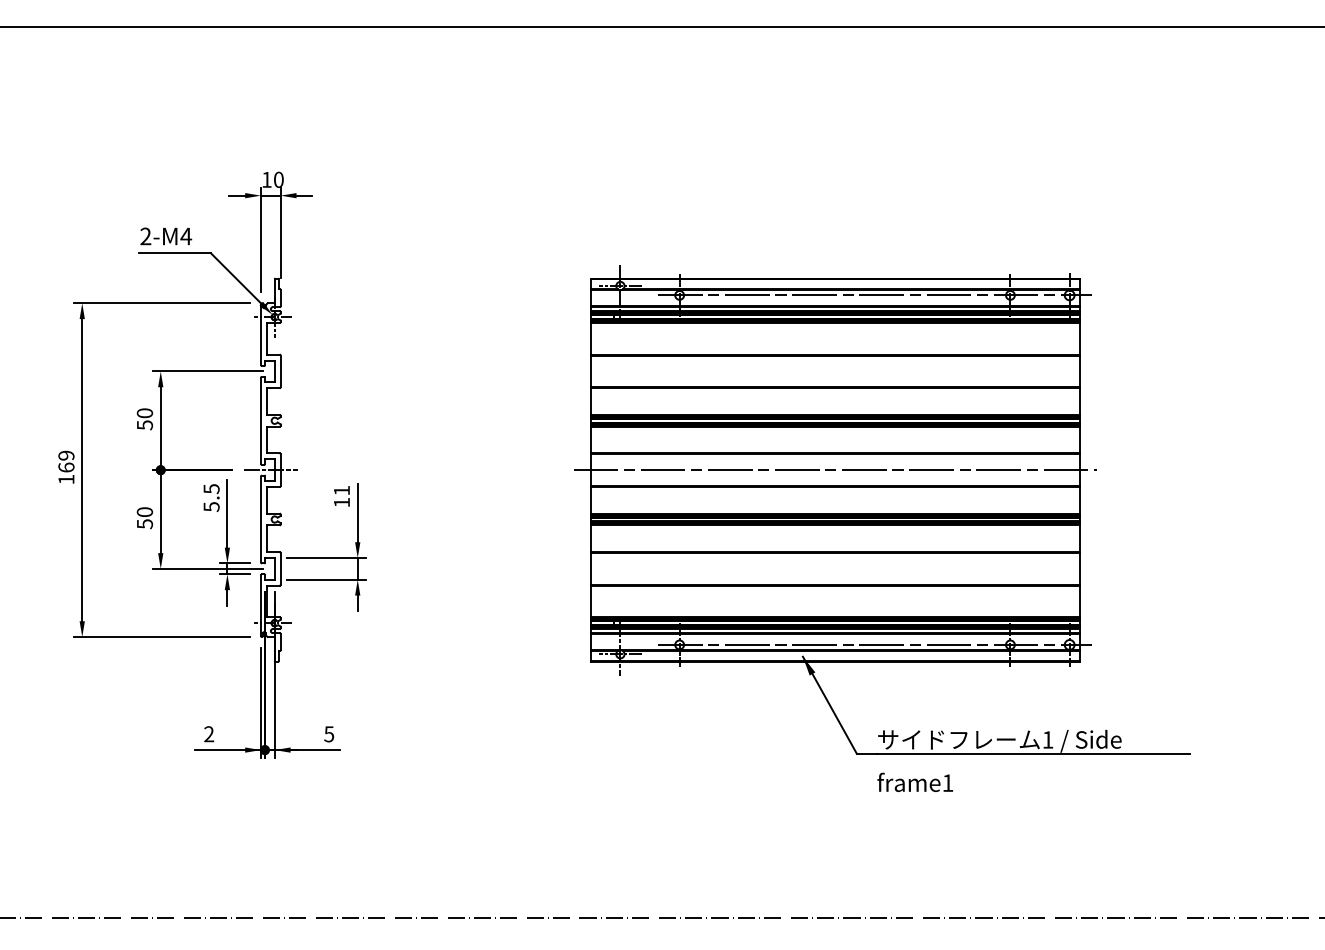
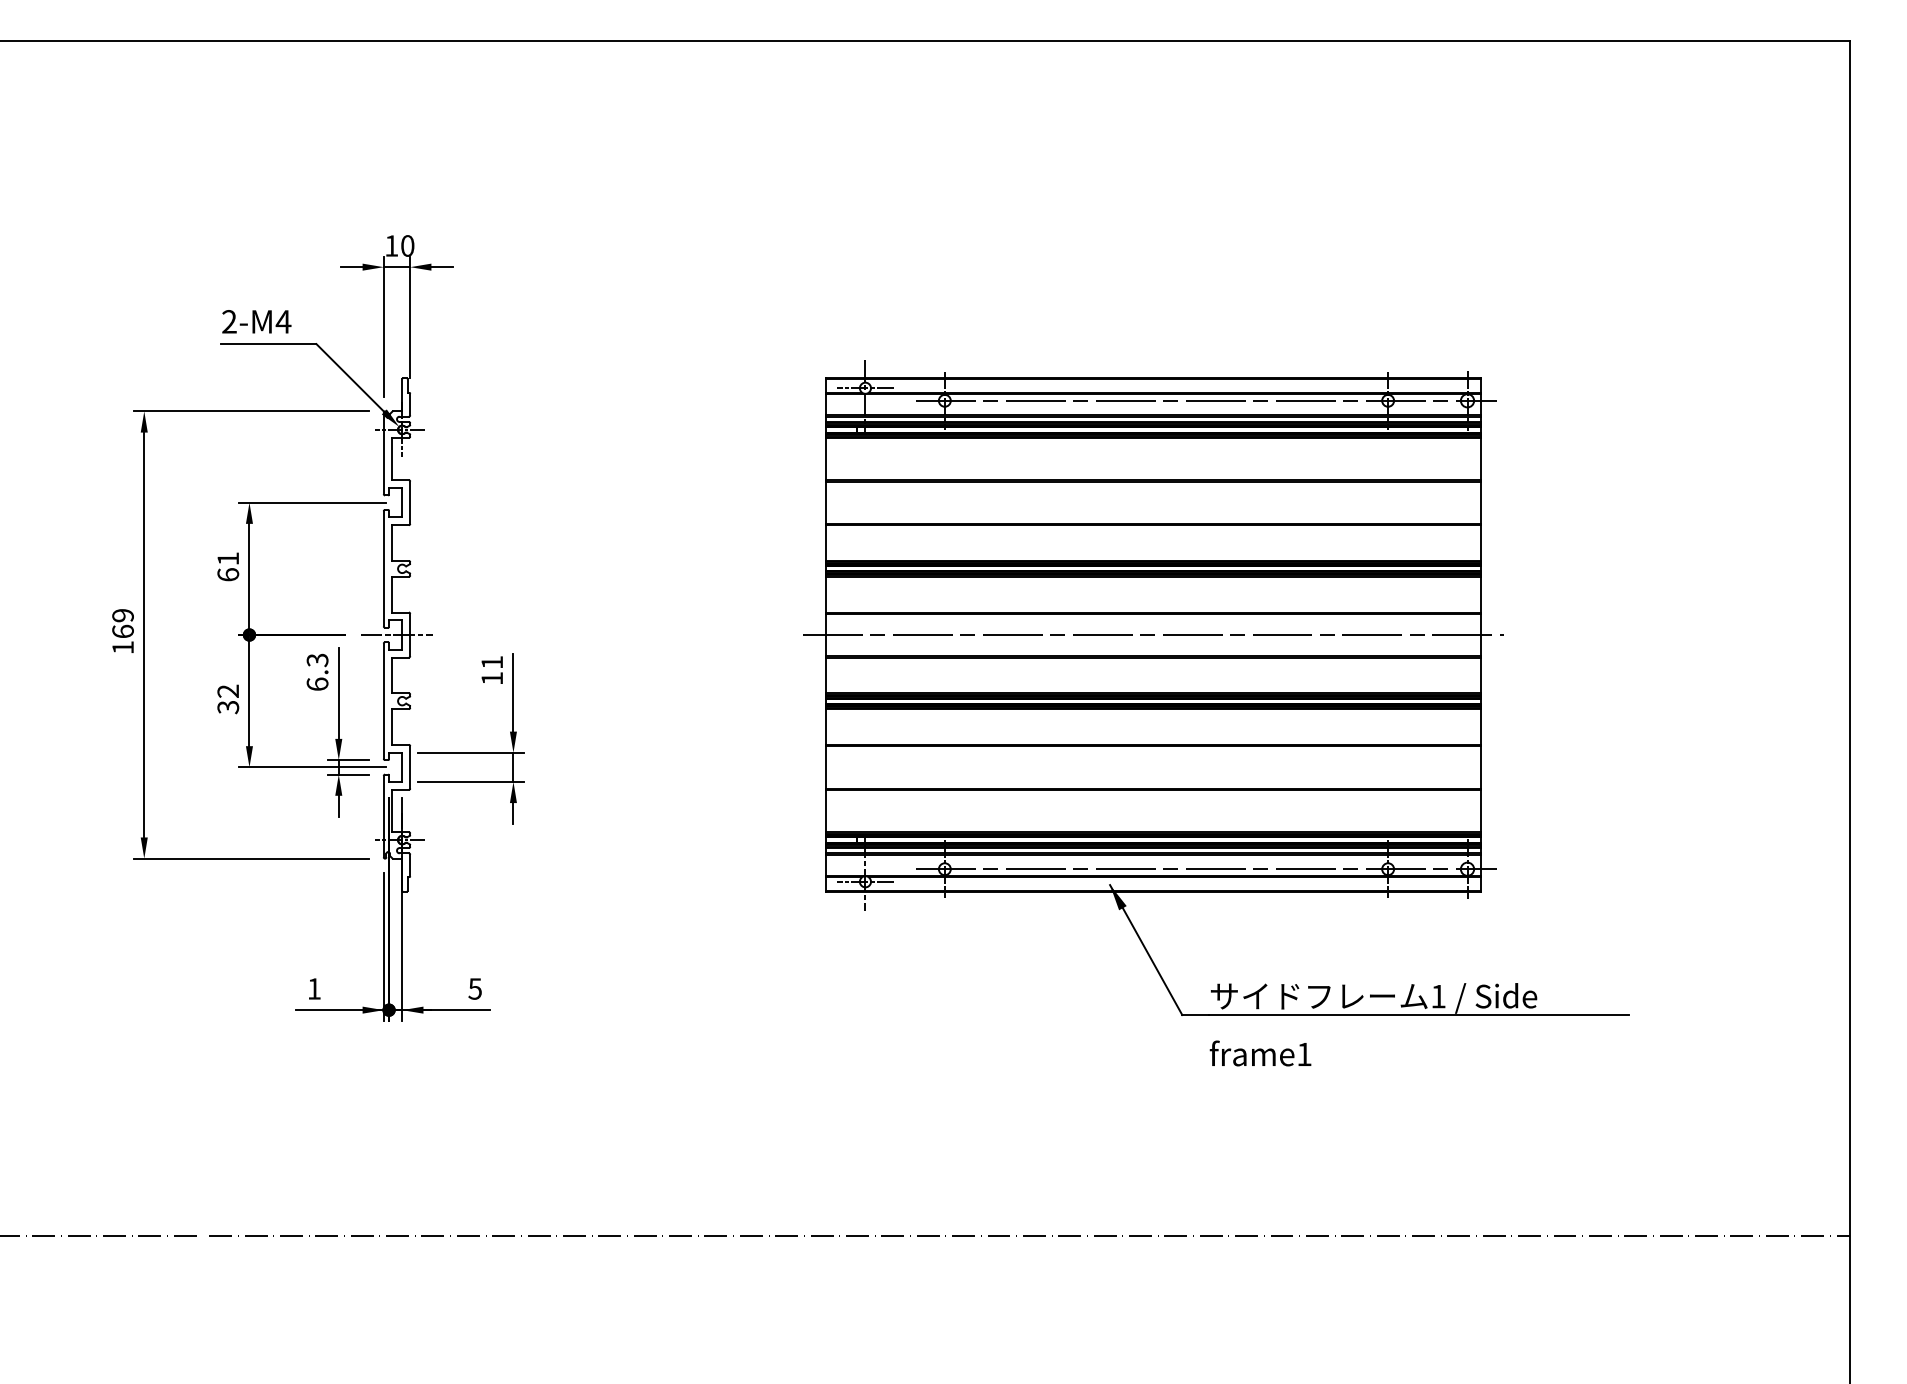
text: (145, 419) -> (228, 566), 50 -> 61
text: (211, 498) -> (317, 672), 5.5 -> 6.3
text: (145, 517) -> (228, 698), 50 -> 32
text: (208, 733) -> (313, 988), 2 -> 1

